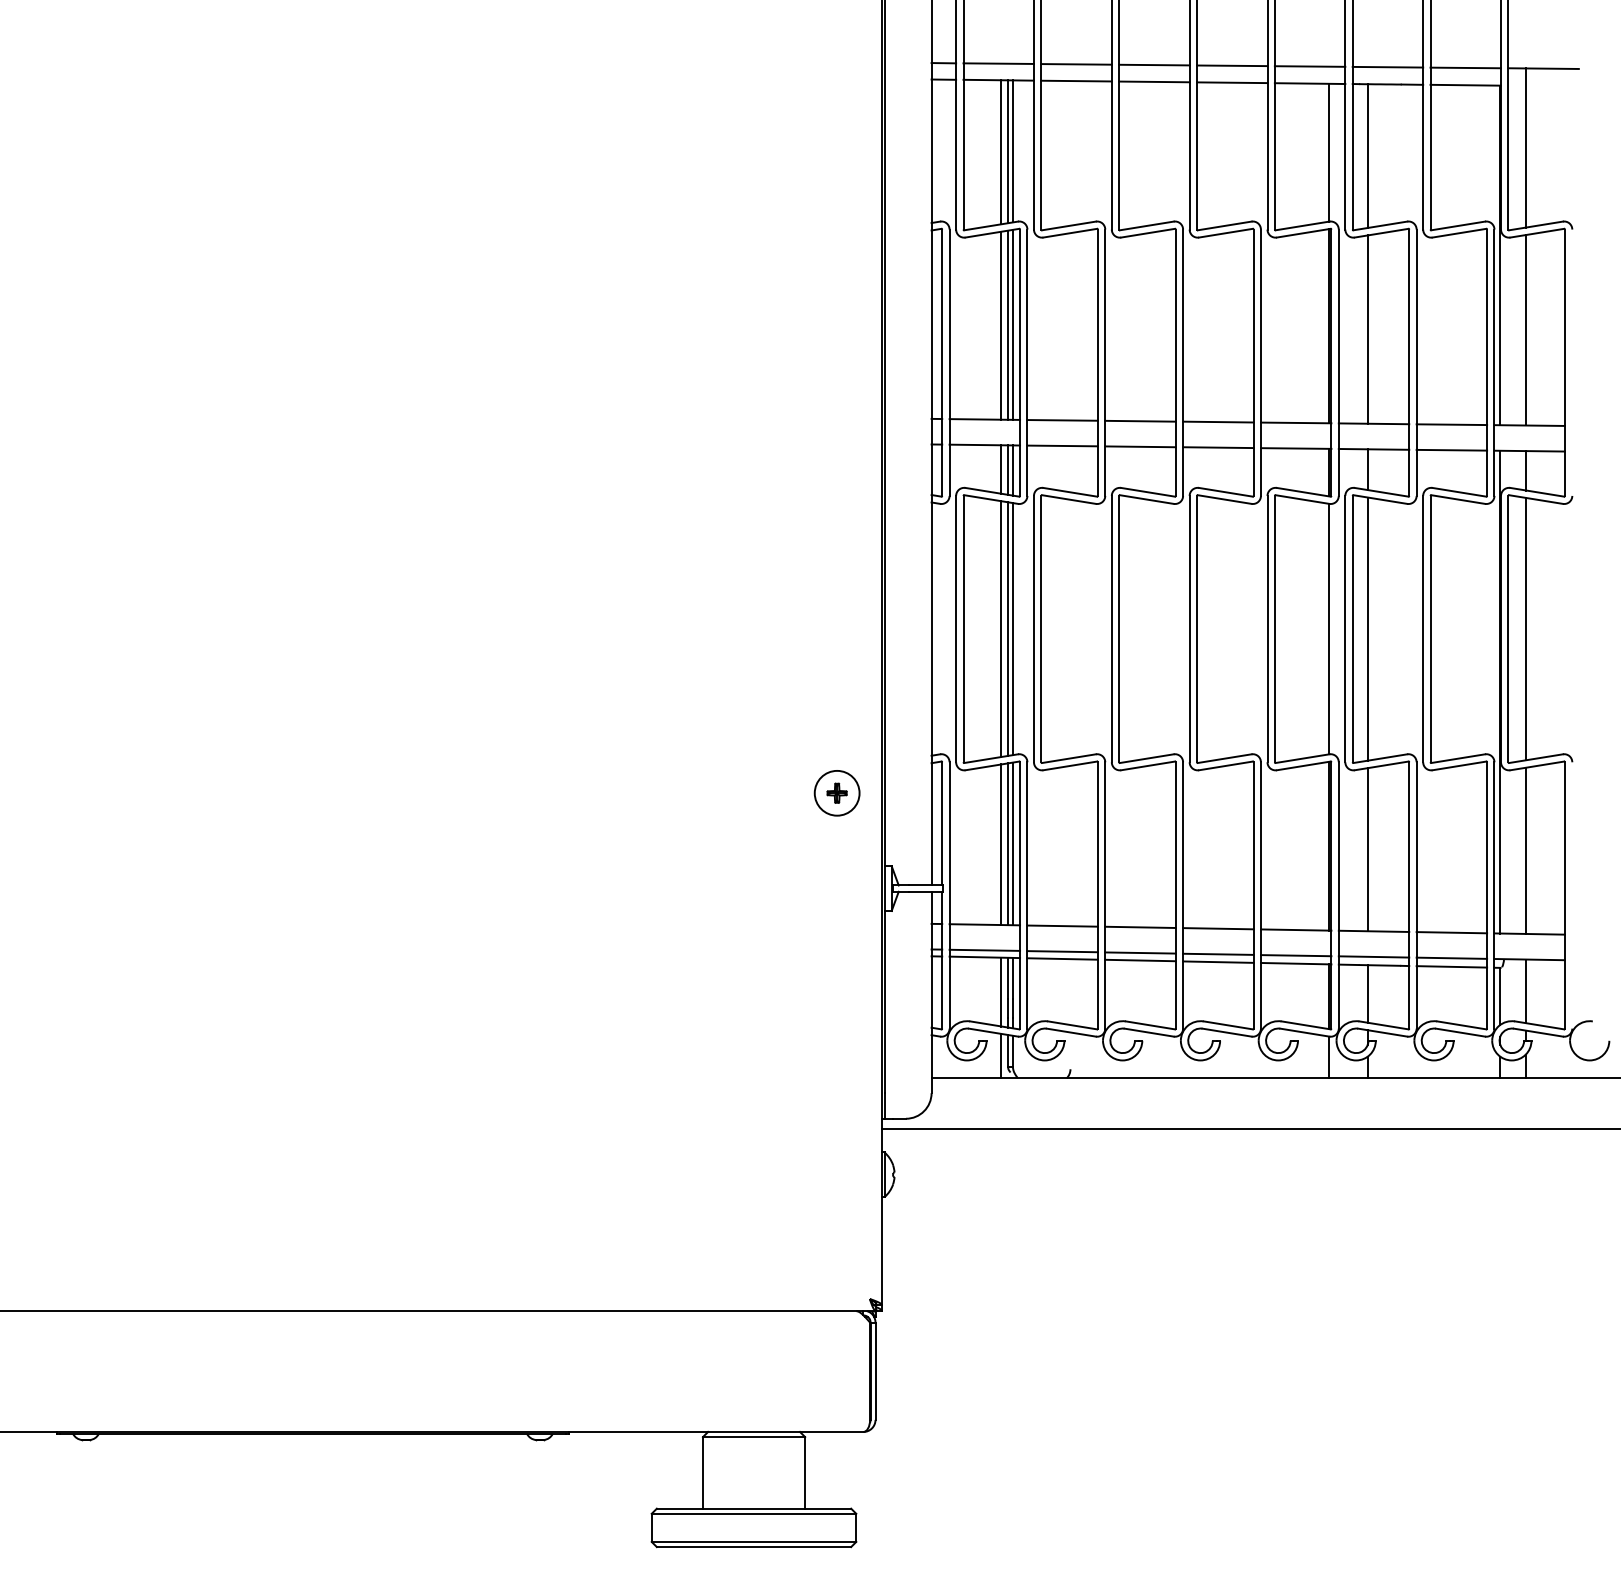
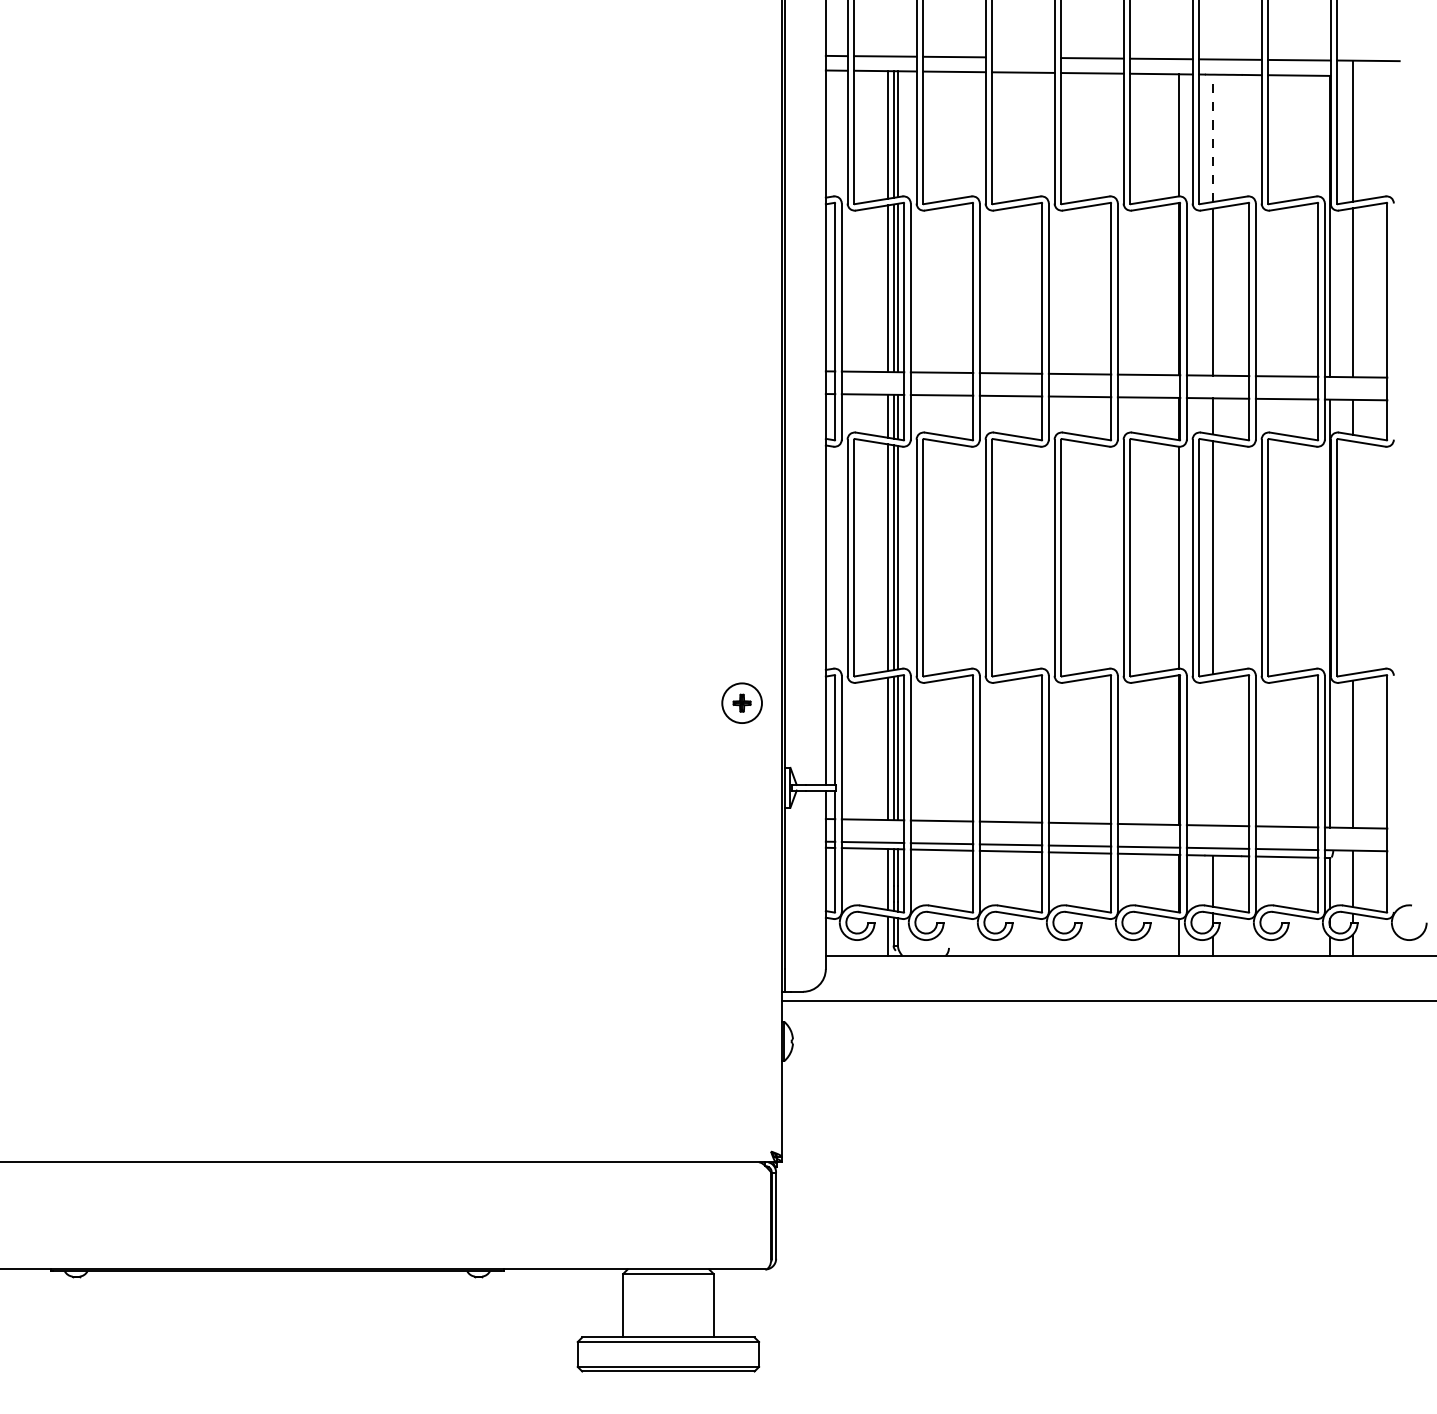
line: (1154, 64) -> (1023, 57), removed
line: (1367, 156) -> (1212, 138), solid -> dashed
line: (1525, 628) -> (1352, 557), removed
line: (1367, 848) -> (1212, 752), removed

